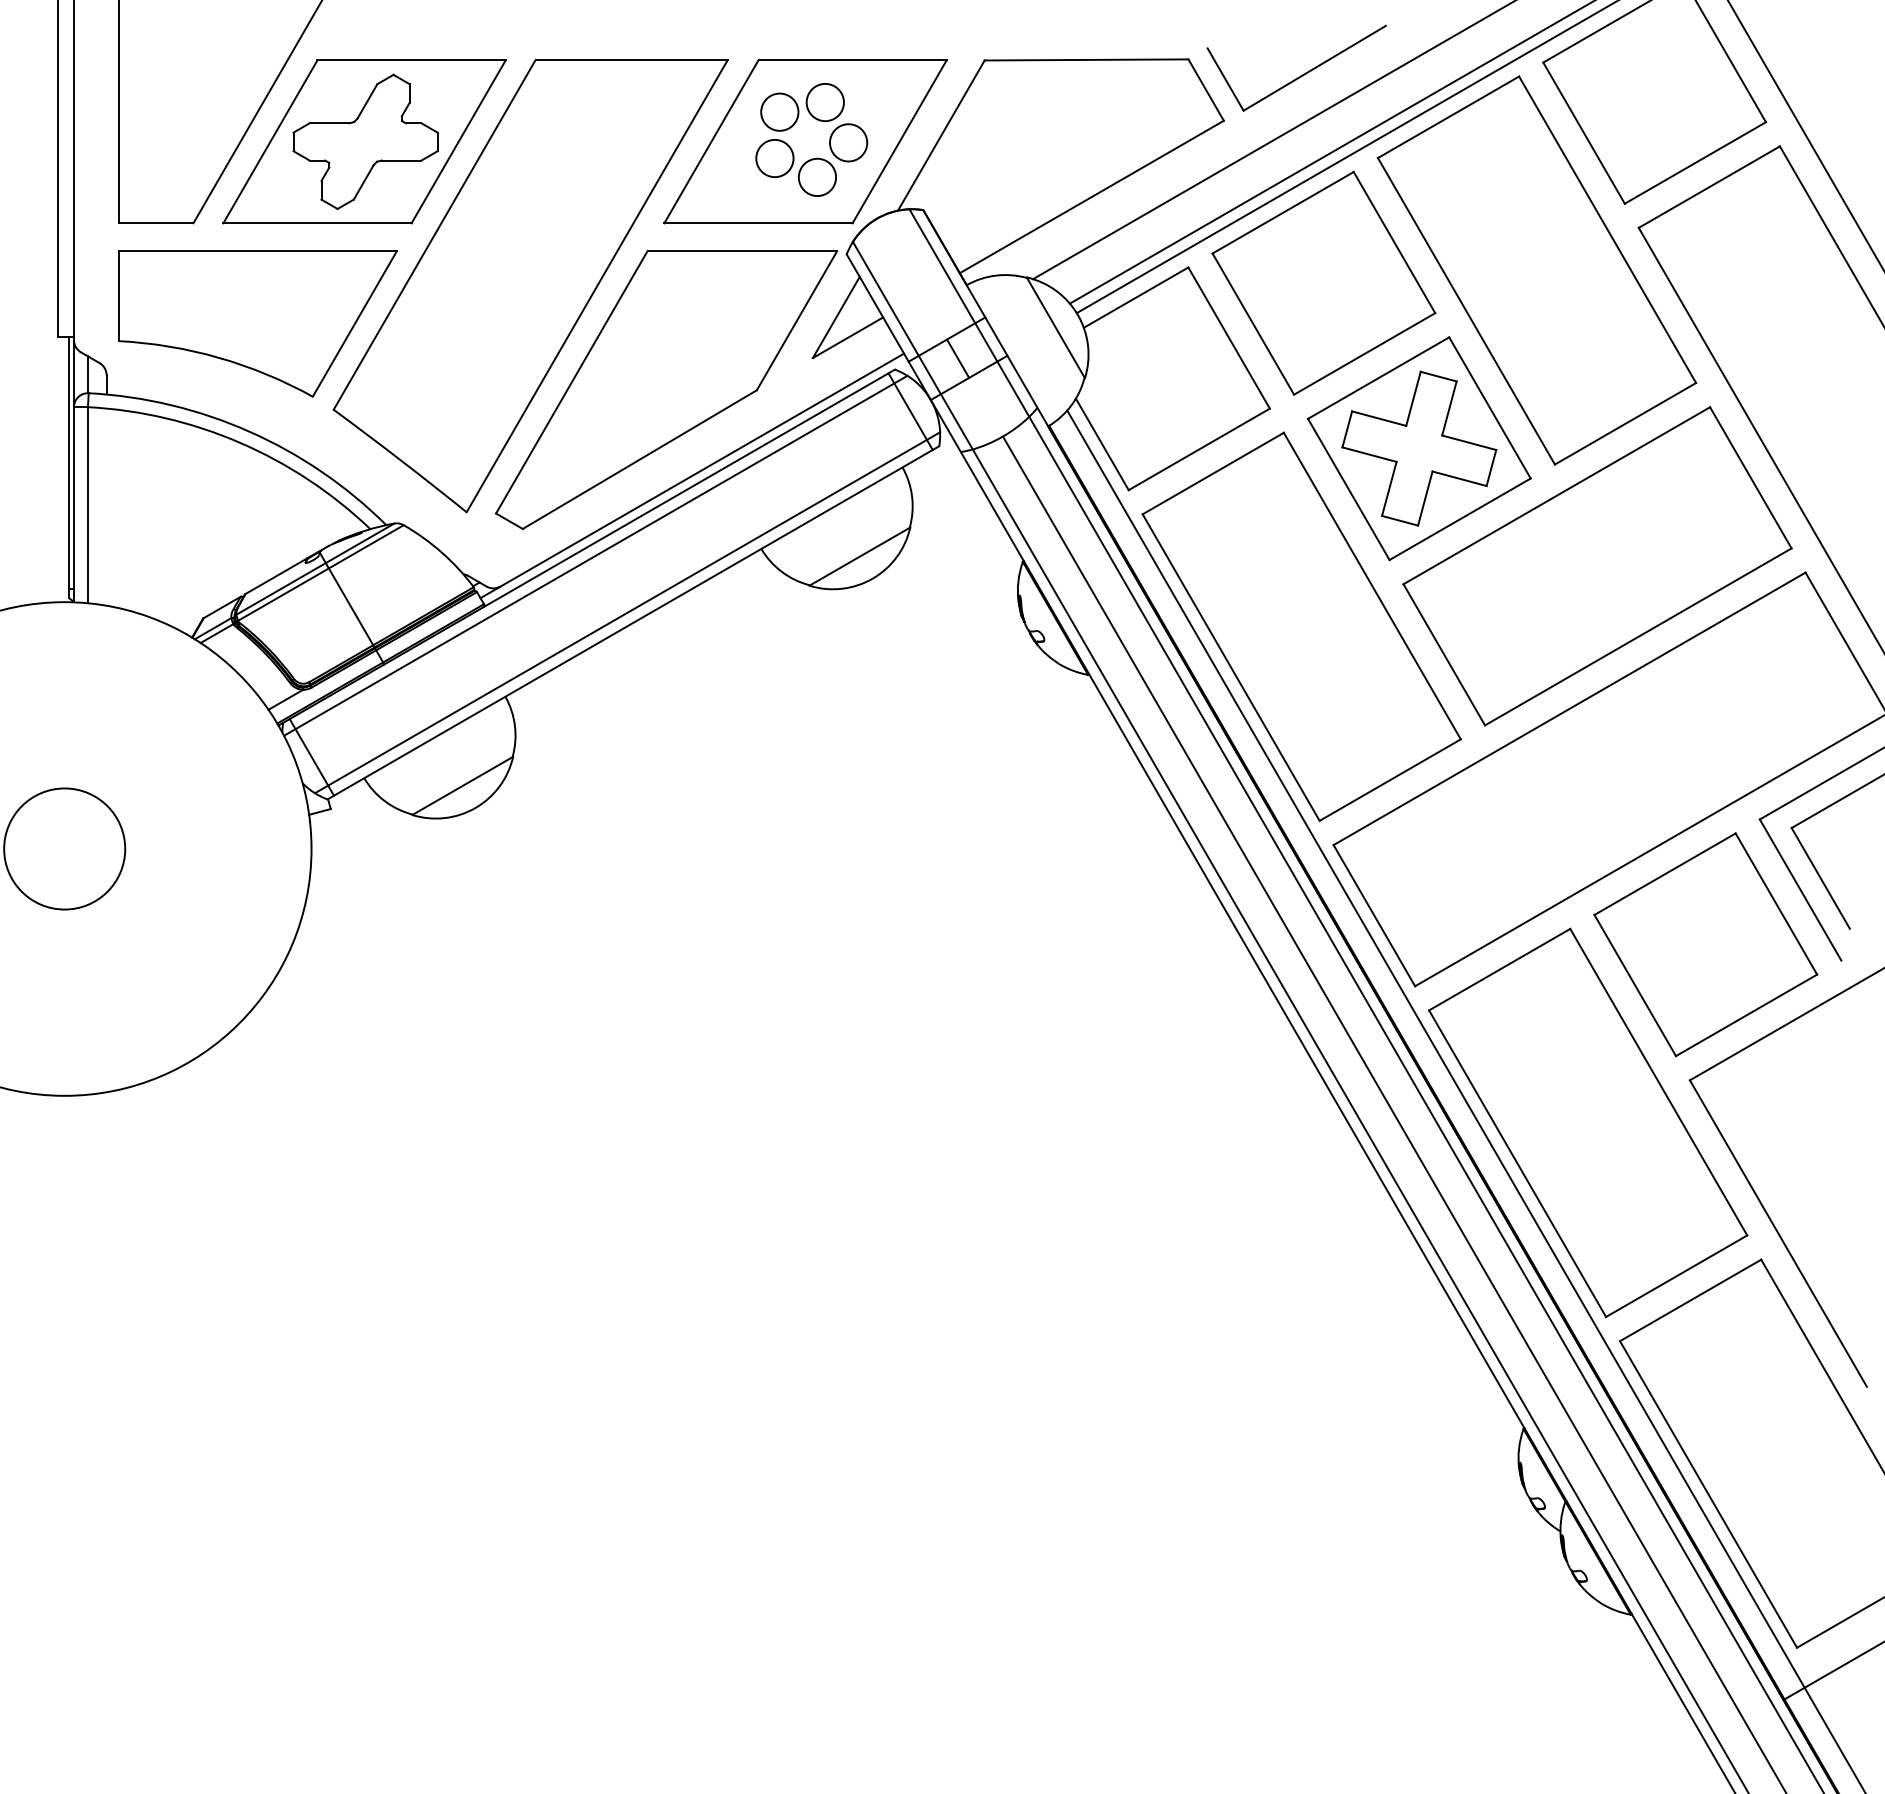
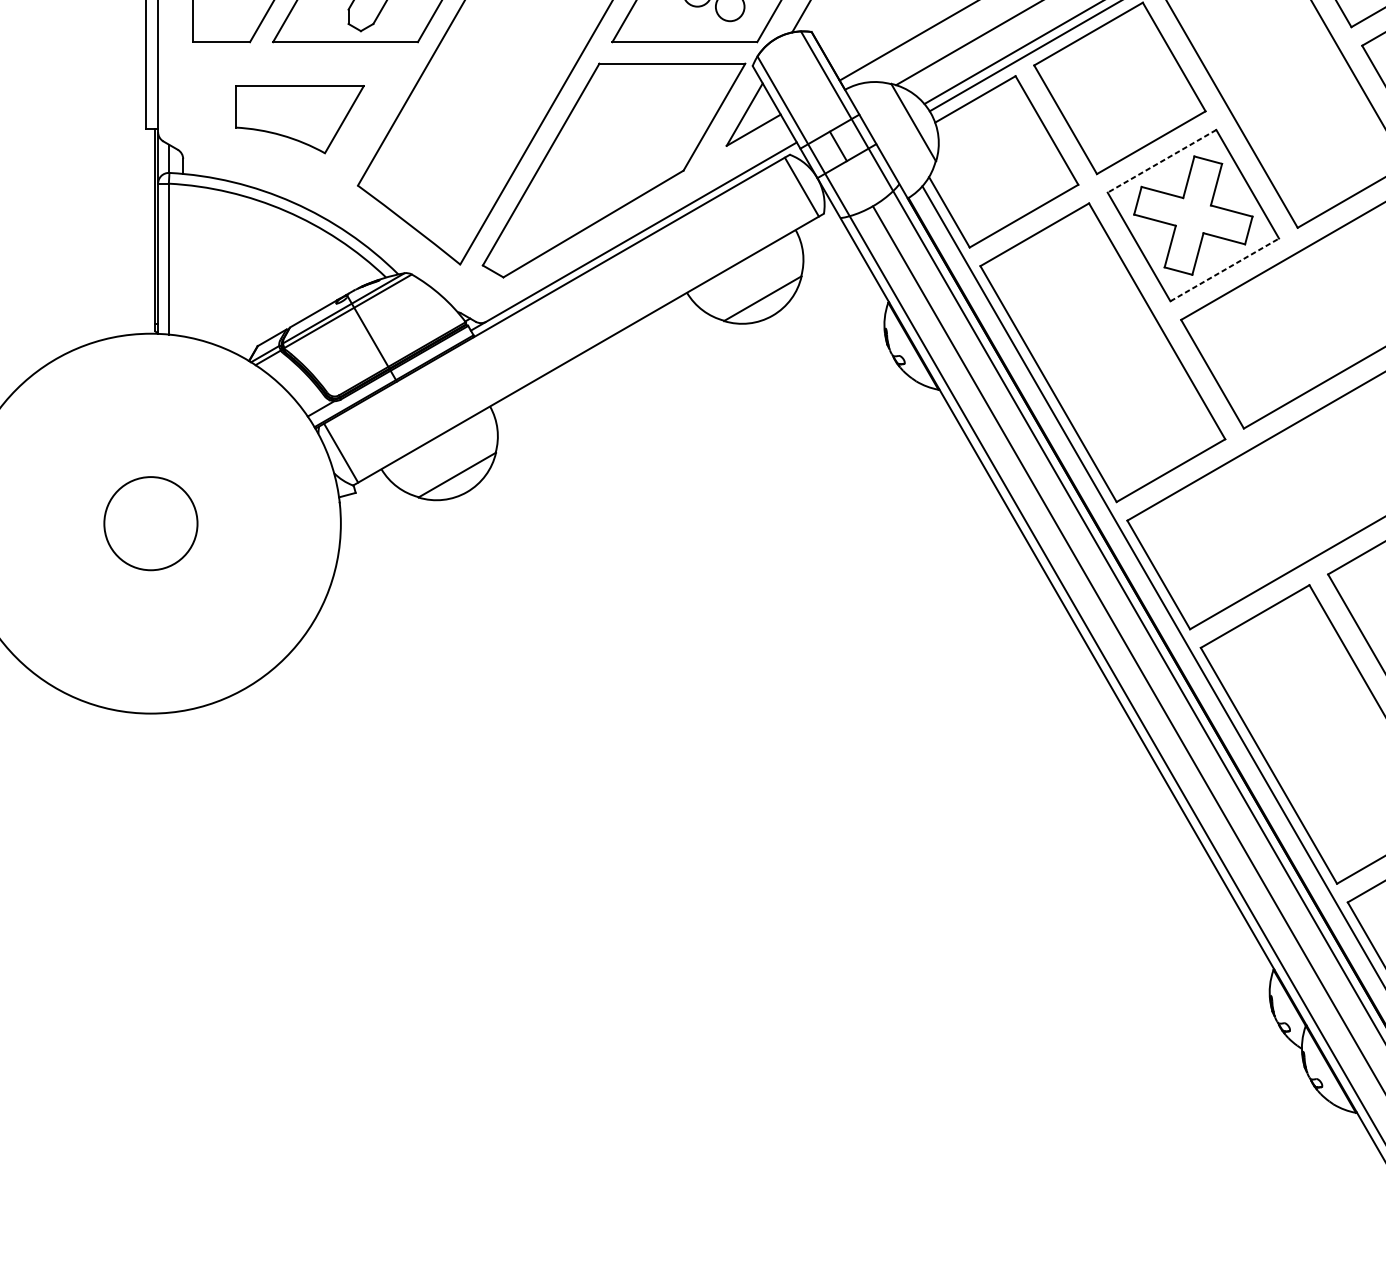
part: (257, 323) -> (299, 119), size x0.6
line: (1378, 378) -> (1161, 161), solid -> dashed
line: (1460, 519) -> (1225, 270), solid -> dashed
line: (595, 555) -> (559, 297), removed
line: (627, 612) -> (584, 341), removed

